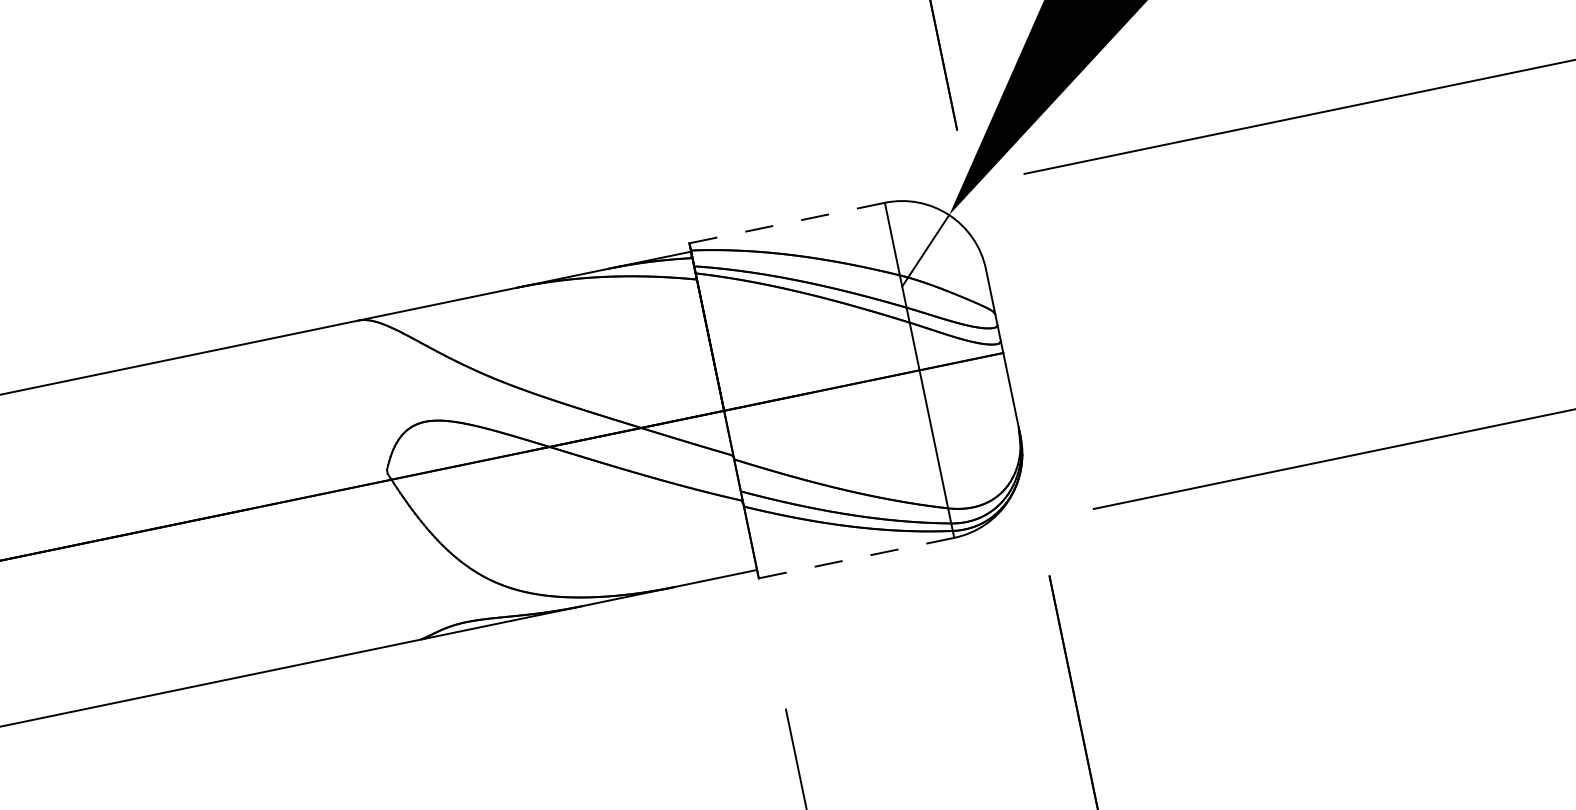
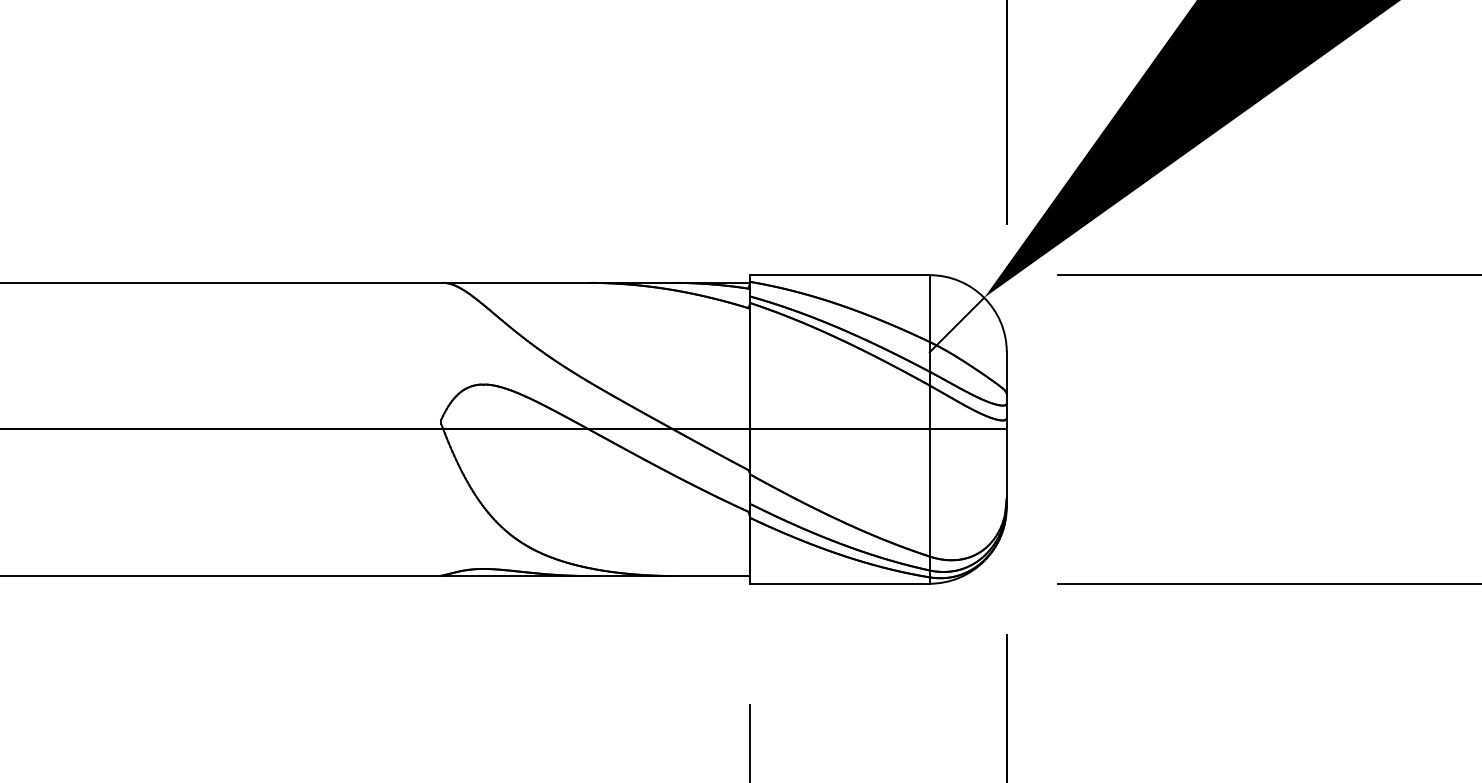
line: (787, 223) -> (839, 275), dashed -> solid
line: (857, 557) -> (840, 583), dashed -> solid

